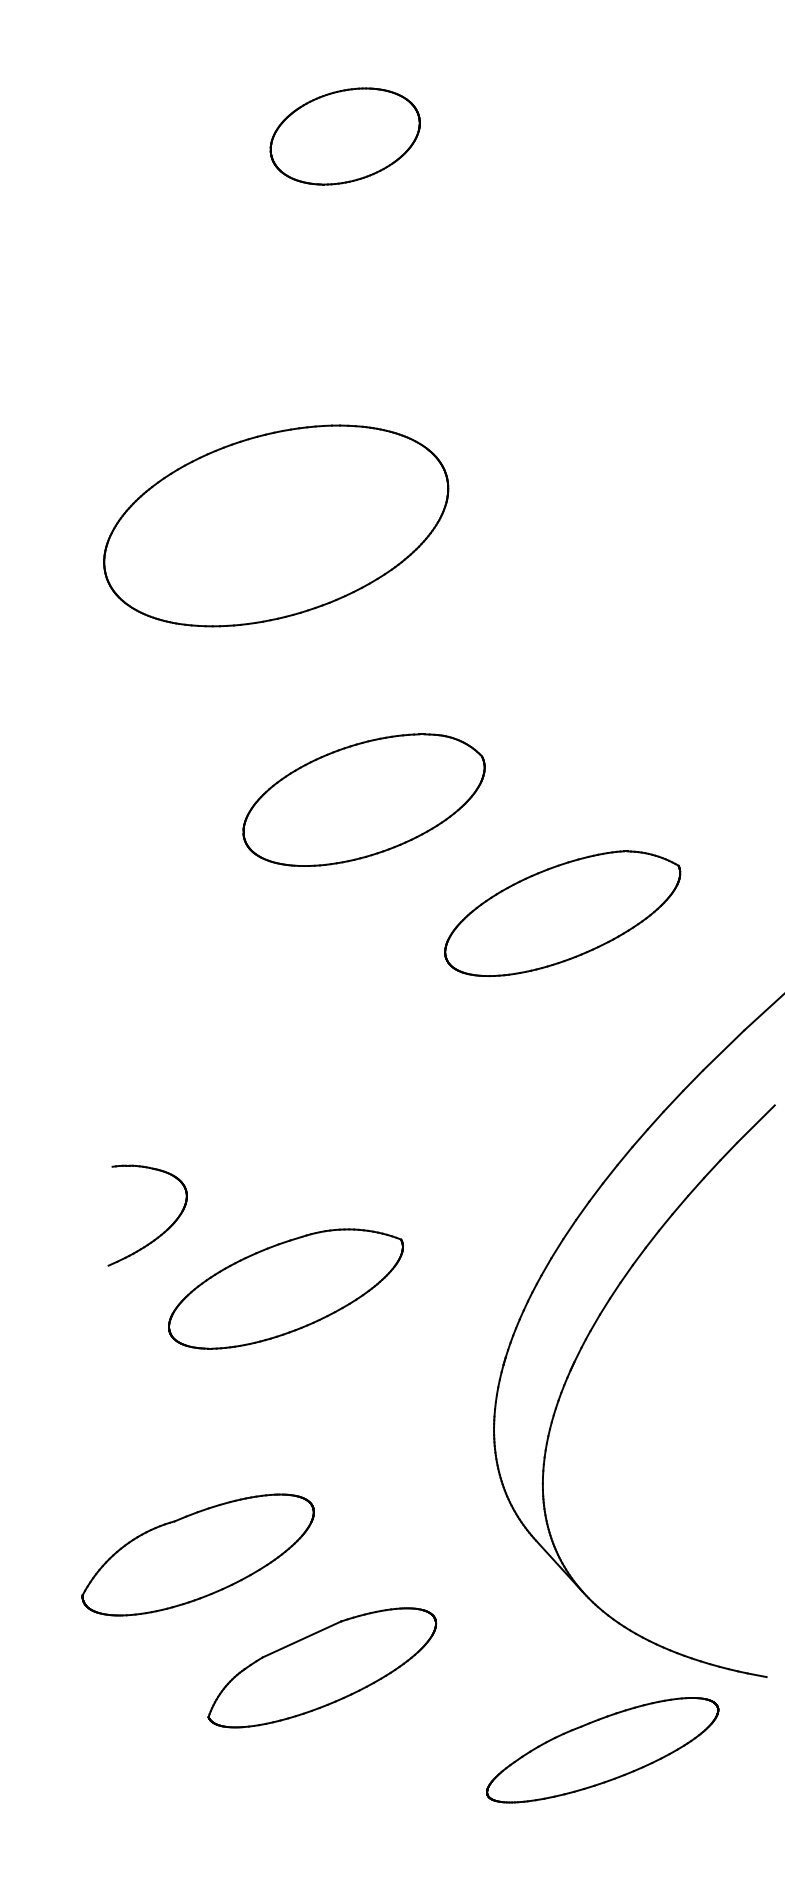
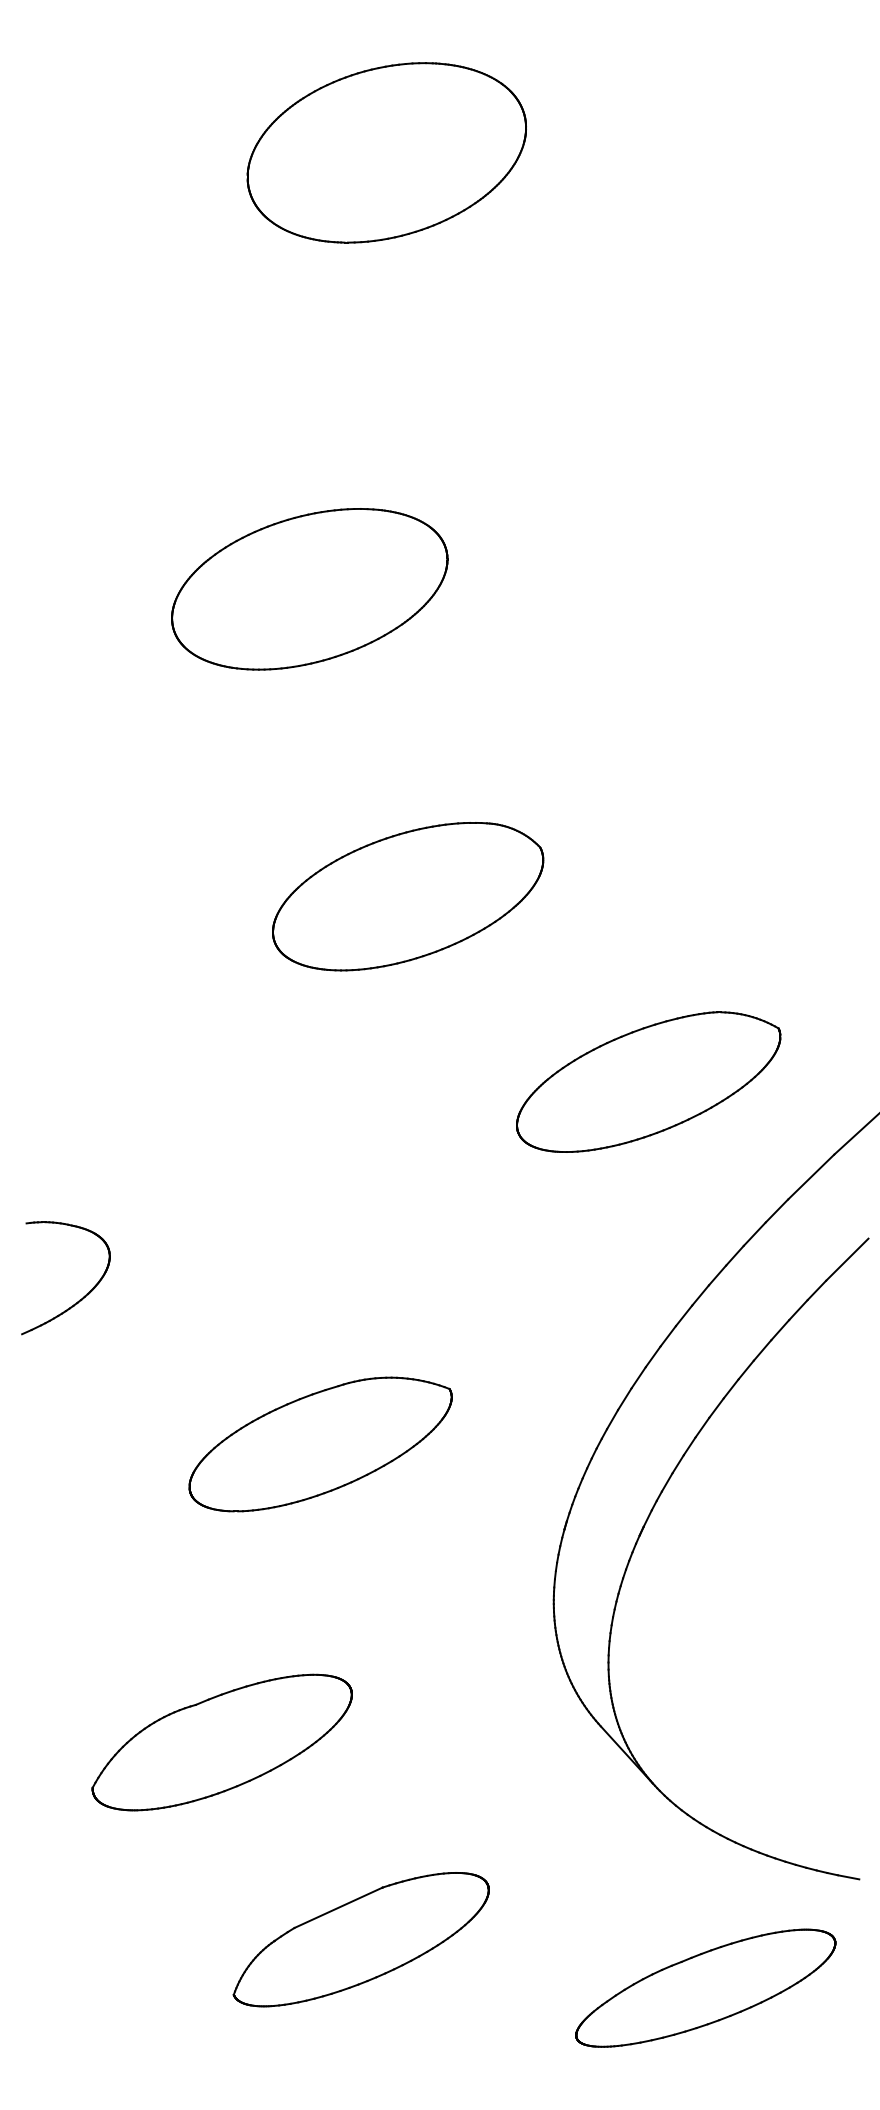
part: (345, 136) -> (387, 152), size x1.67
part: (276, 525) -> (309, 588), size x0.71
part: (562, 913) -> (648, 1081), moved
part: (163, 1231) -> (83, 1295), moved
part: (322, 1667) -> (361, 1939), moved
part: (602, 1750) -> (705, 1988), moved

